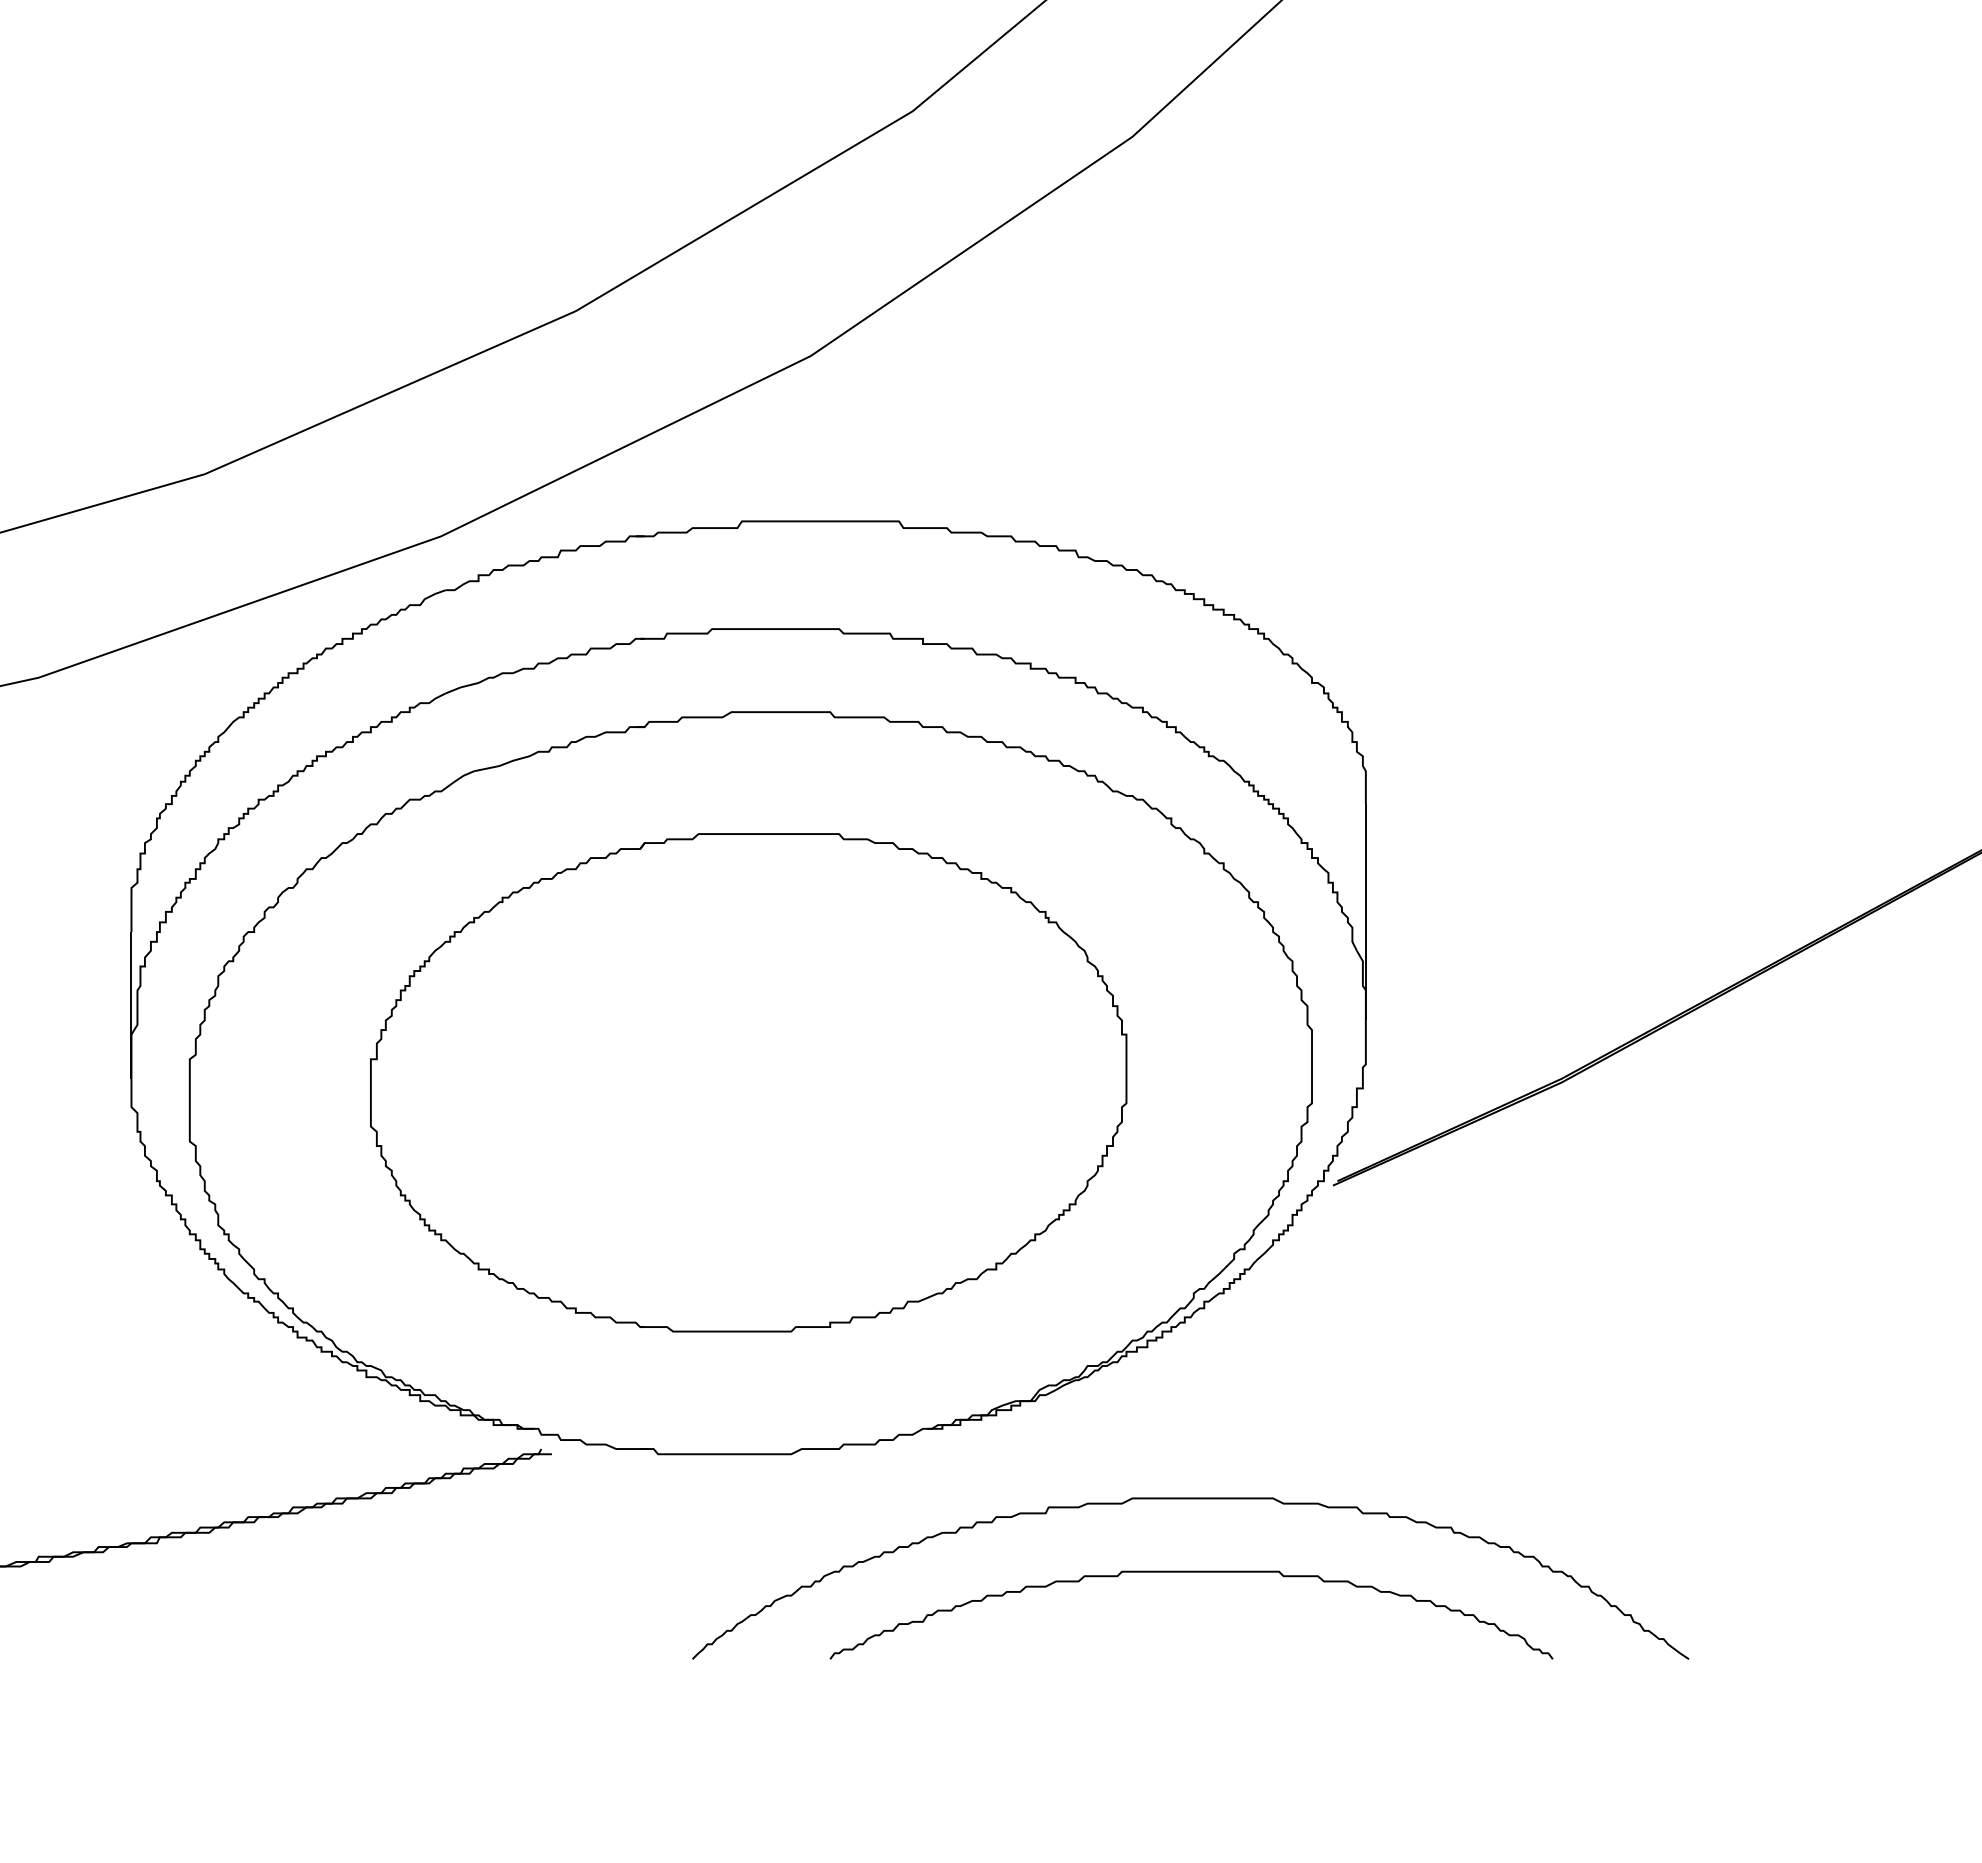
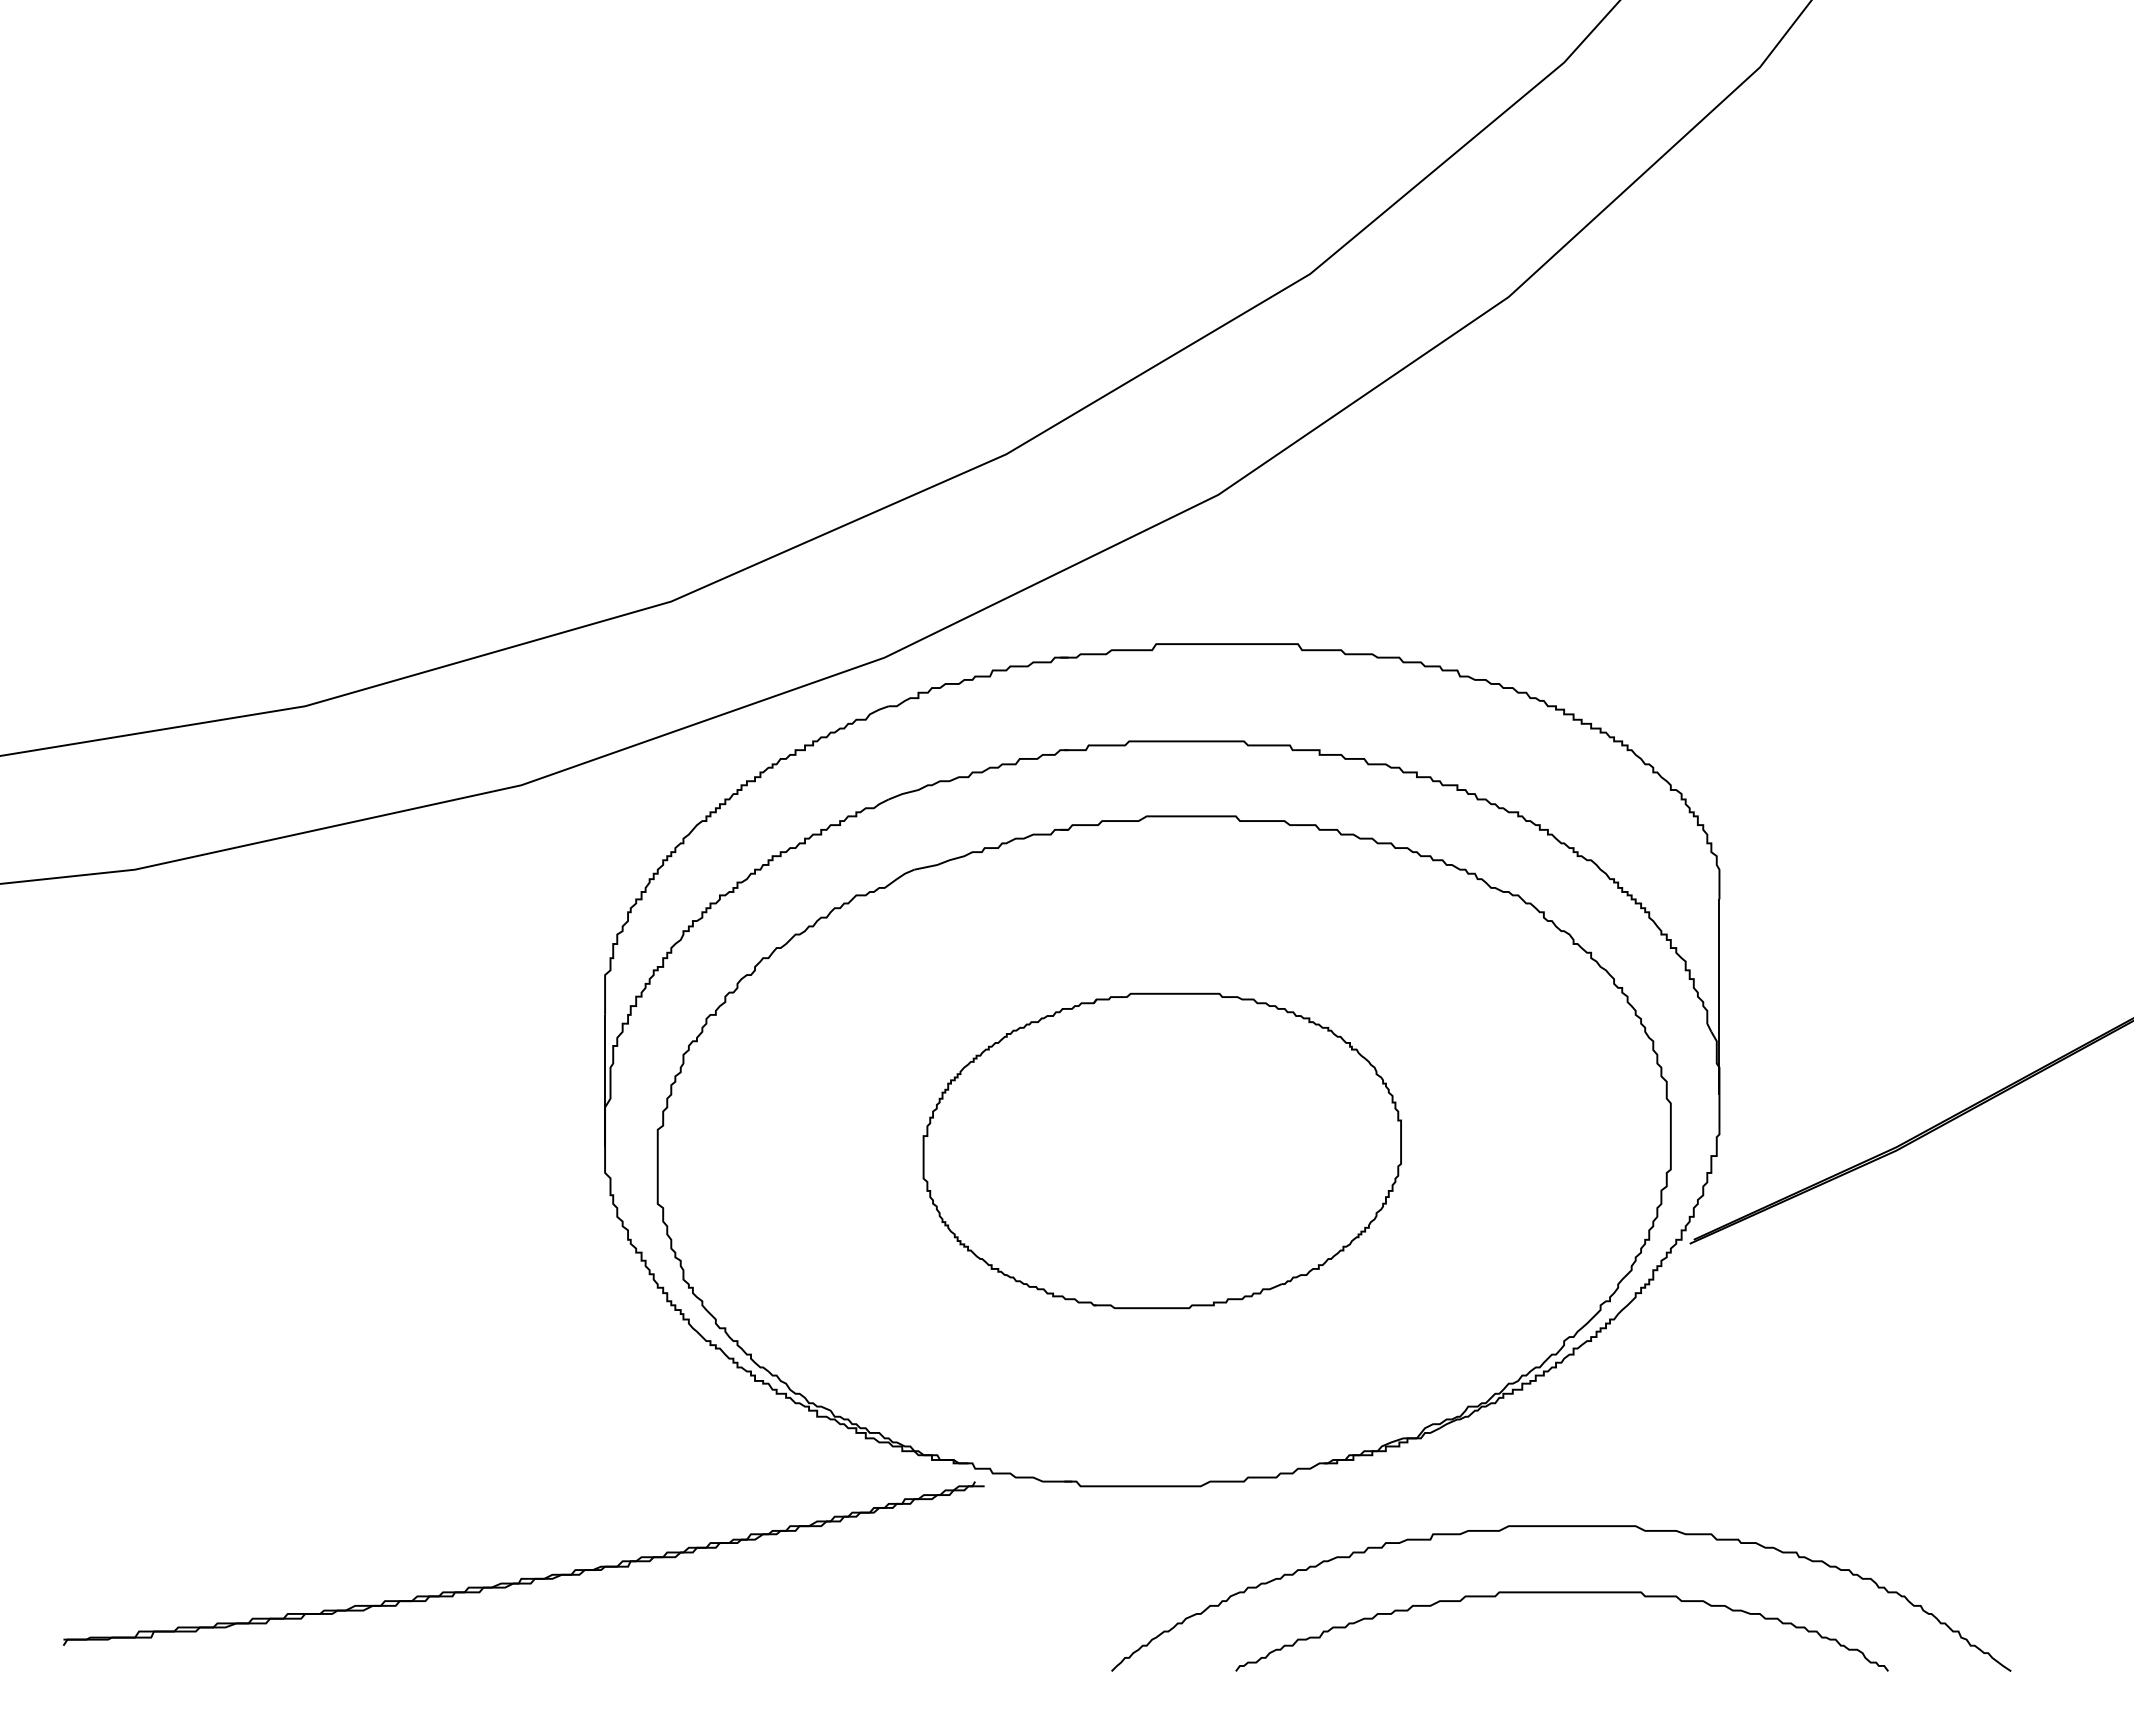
part: (748, 1082) -> (1162, 1150), size x0.7

